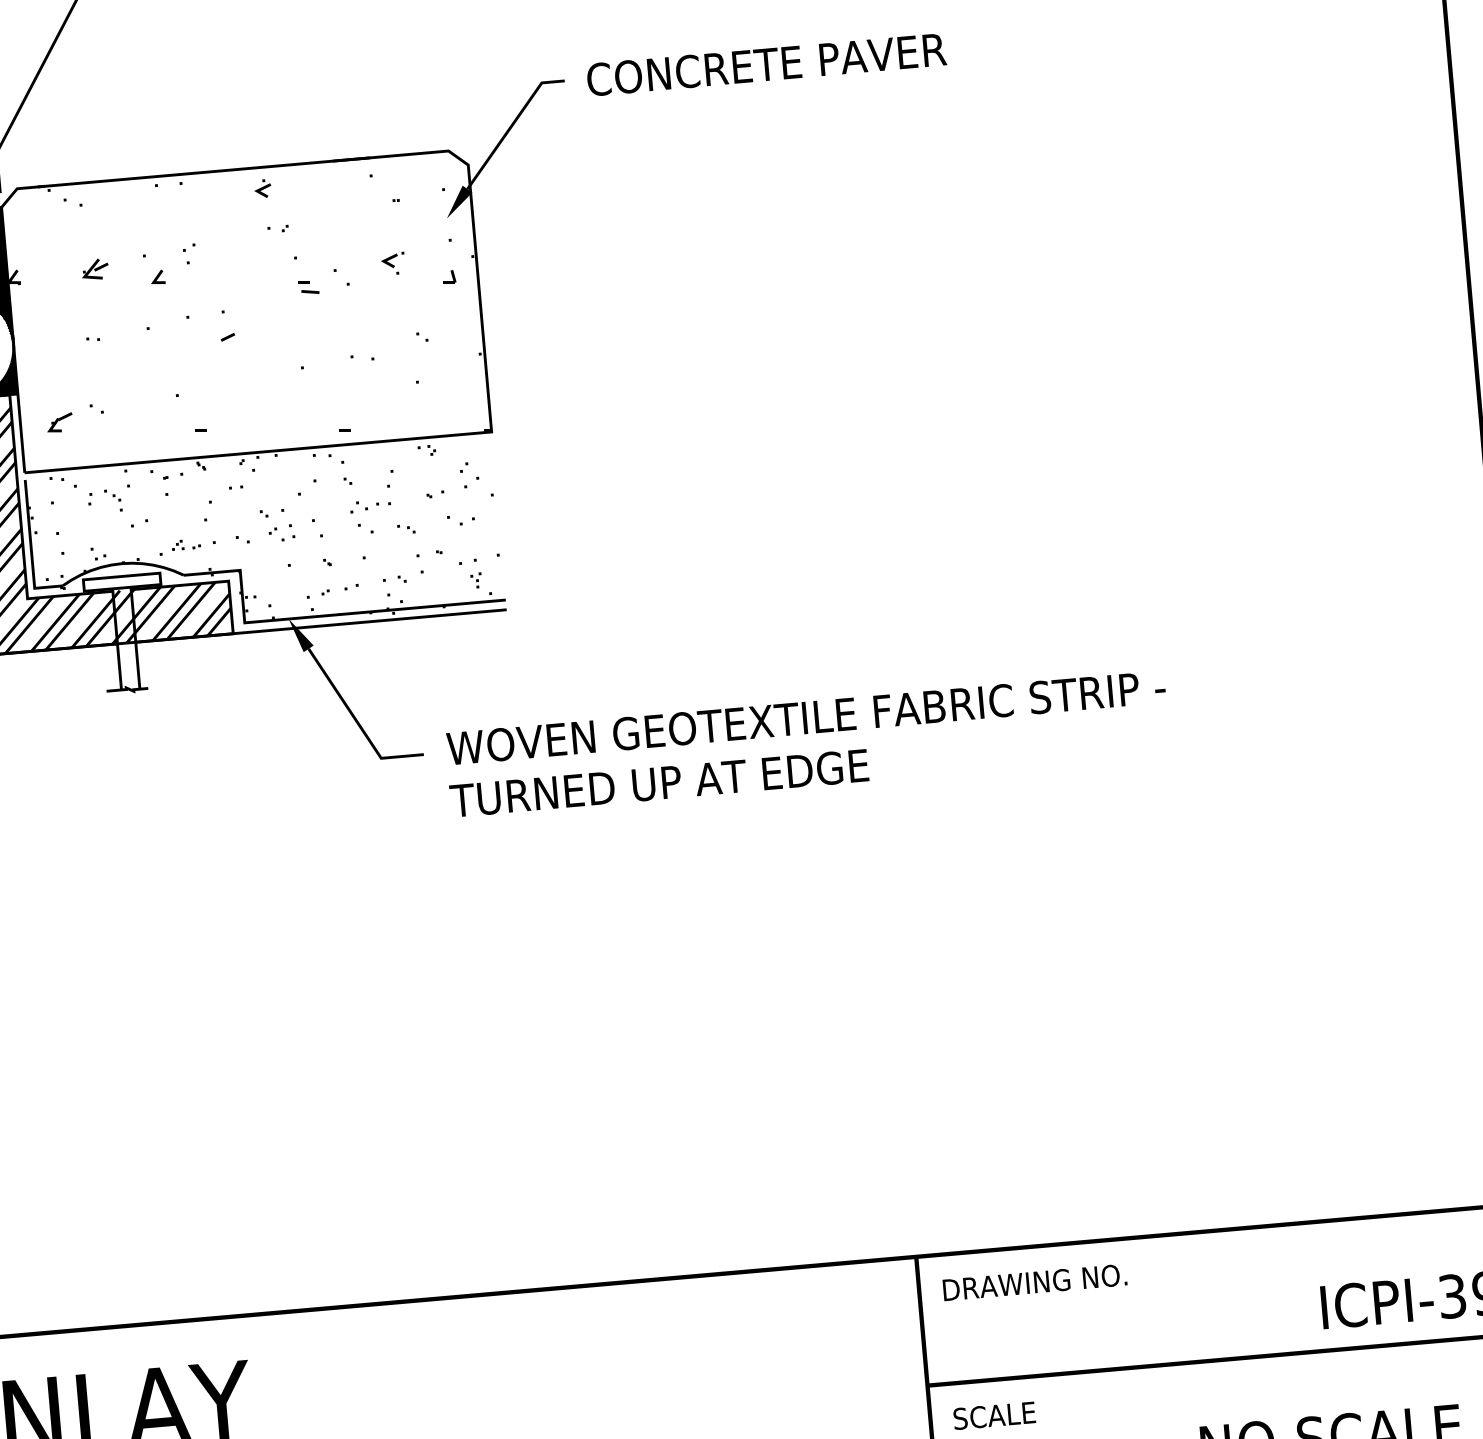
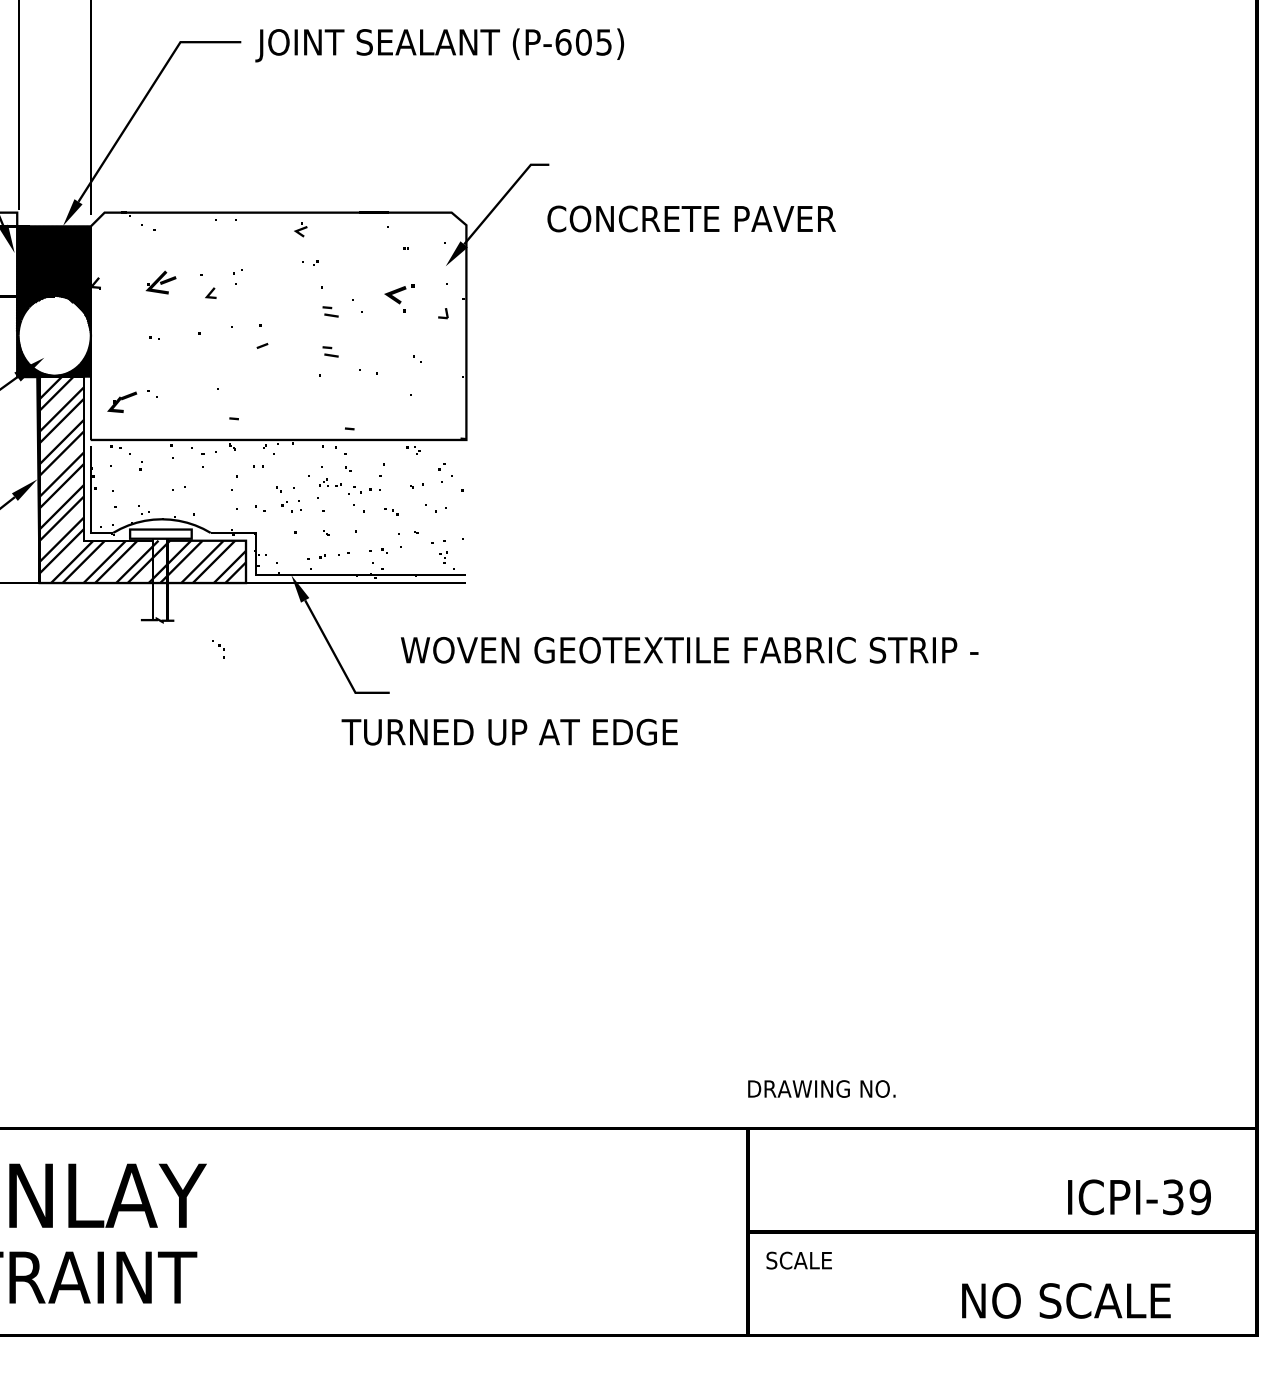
text: (766, 64) -> (691, 218), moved
part: (393, 263) -> (399, 298), size x1.6
part: (95, 269) -> (161, 282), size x1.4
part: (313, 336) -> (330, 351), added
part: (60, 422) -> (122, 402), size x1.4
part: (113, 500) -> (218, 649), moved
part: (185, 544) -> (330, 482), moved
text: (806, 718) -> (689, 650), moved
text: (658, 782) -> (509, 731), moved
text: (1034, 1281) -> (821, 1088), moved

